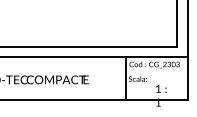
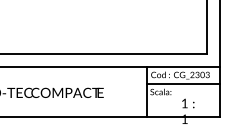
line: (157, 72) -> (183, 84), added

